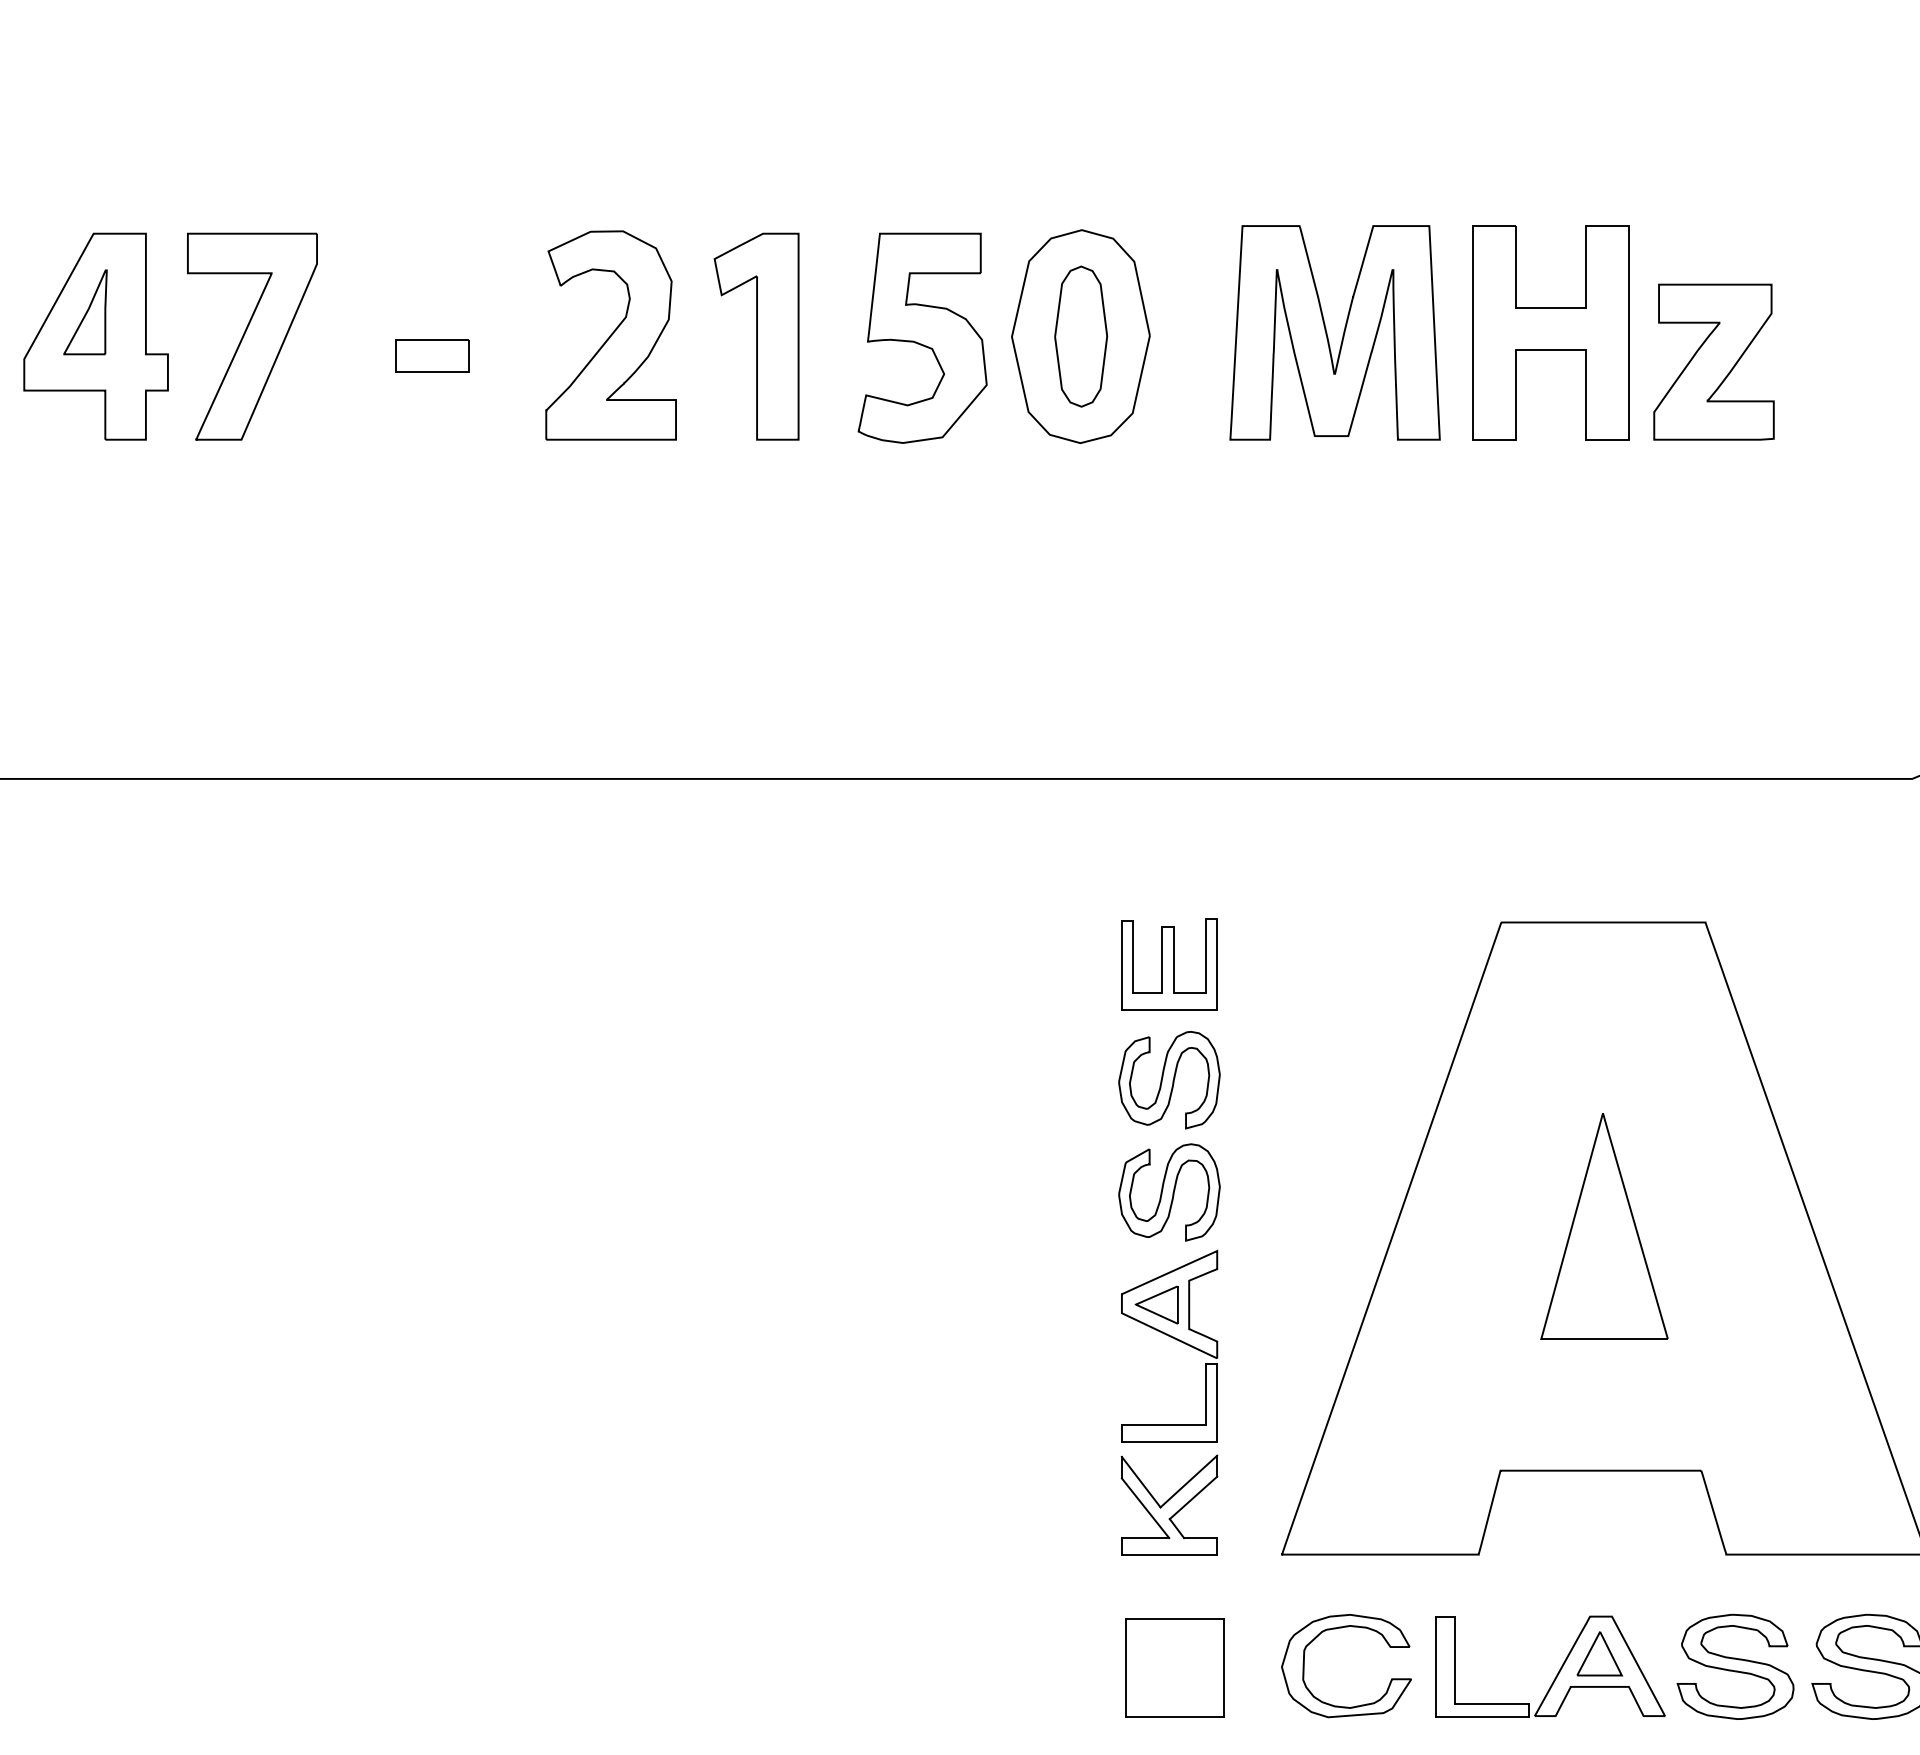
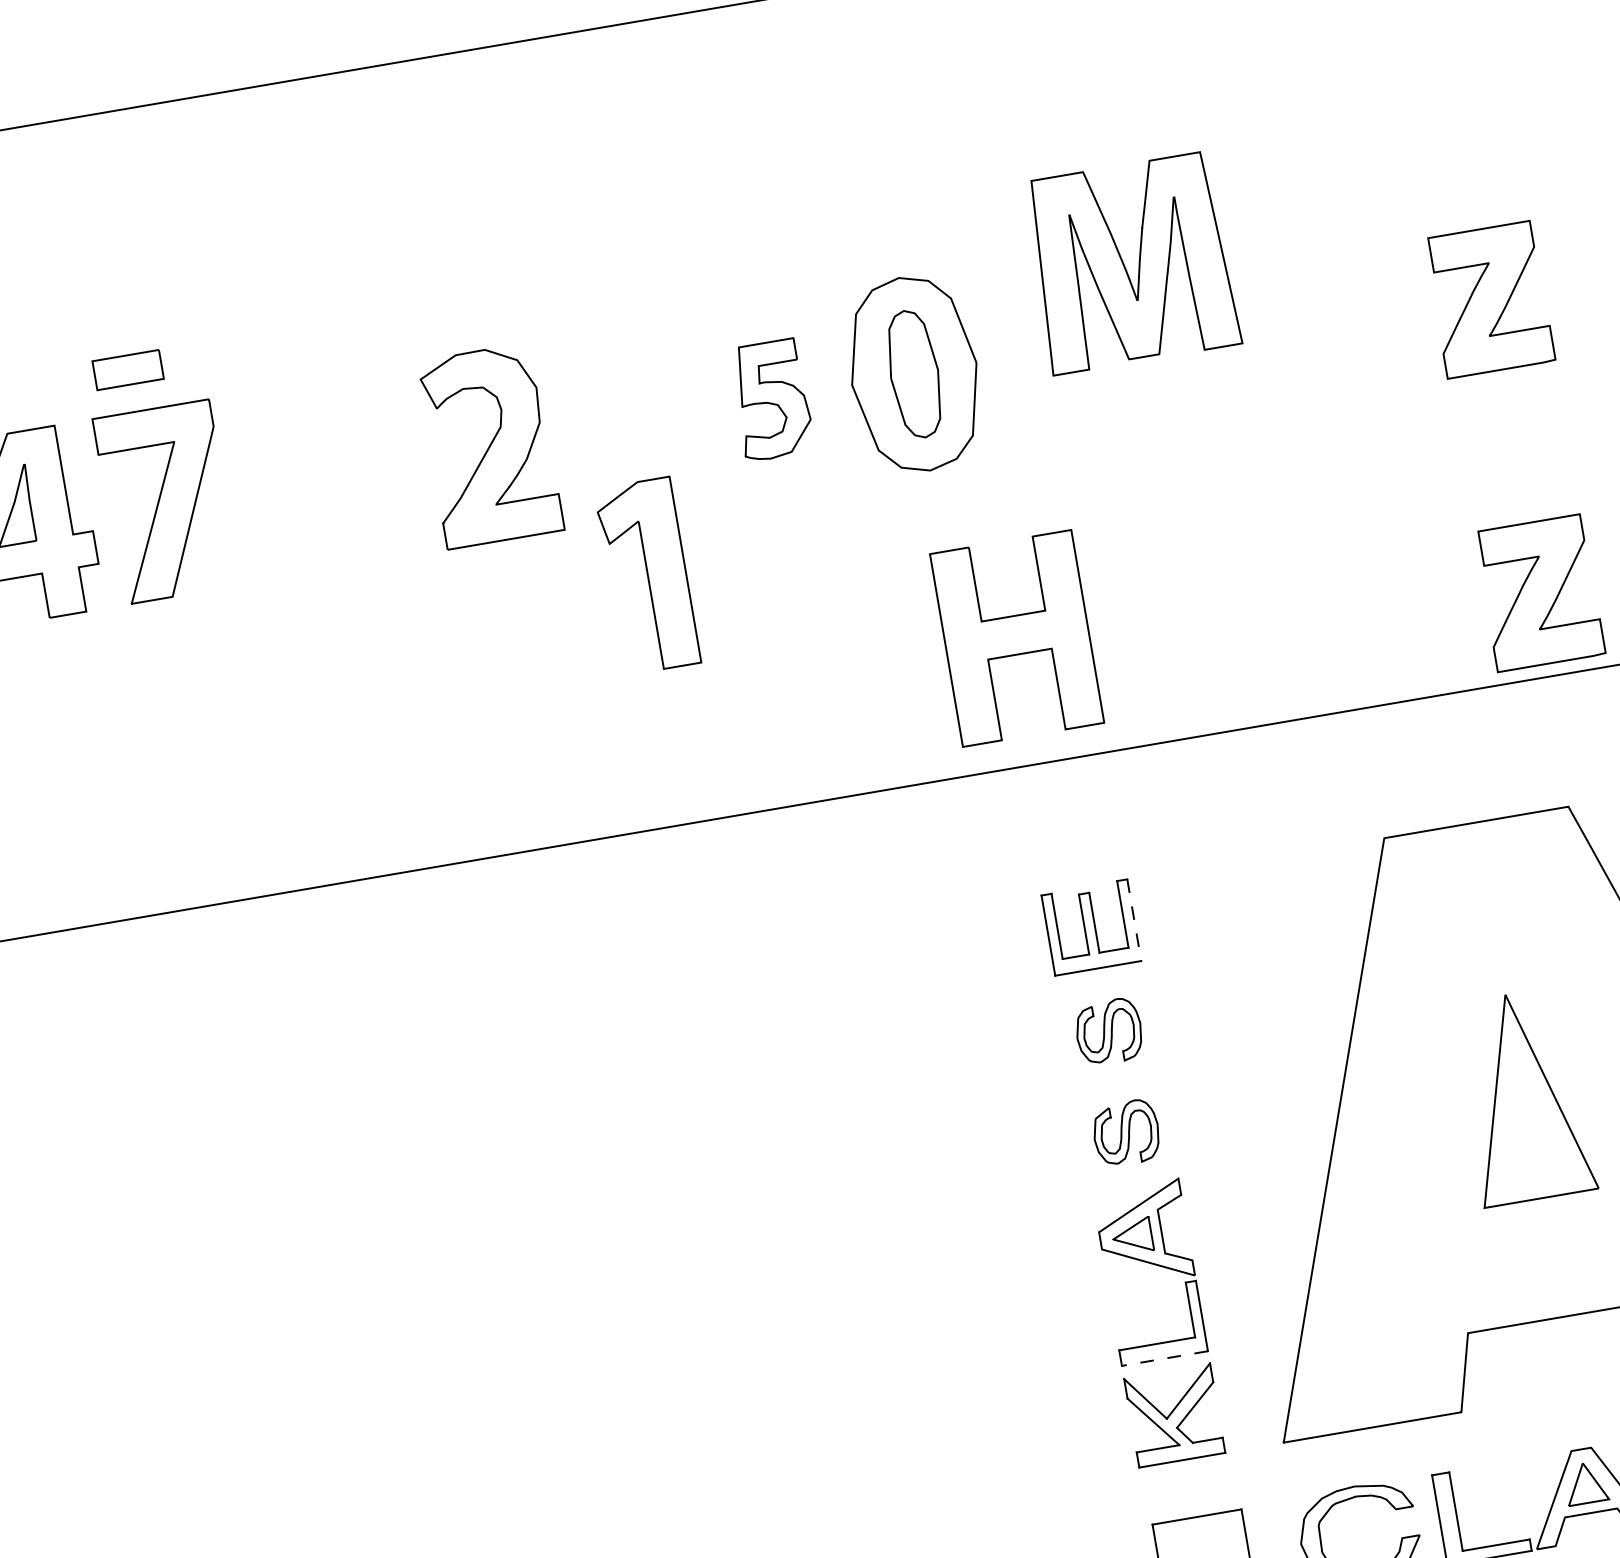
part: (1327, 332) -> (1124, 263), moved
part: (1550, 332) -> (1016, 638), moved
part: (756, 336) -> (647, 575), moved
part: (922, 337) -> (771, 399), size x0.6
part: (432, 355) -> (128, 369), moved
part: (1713, 686) -> (1539, 592), added
line: (1217, 965) -> (1134, 920), solid -> dashed
part: (1169, 1080) -> (1109, 1032), size x0.7
part: (1169, 1192) -> (1126, 1133), size x0.7
line: (1169, 1442) -> (1164, 1358), solid -> dashed

